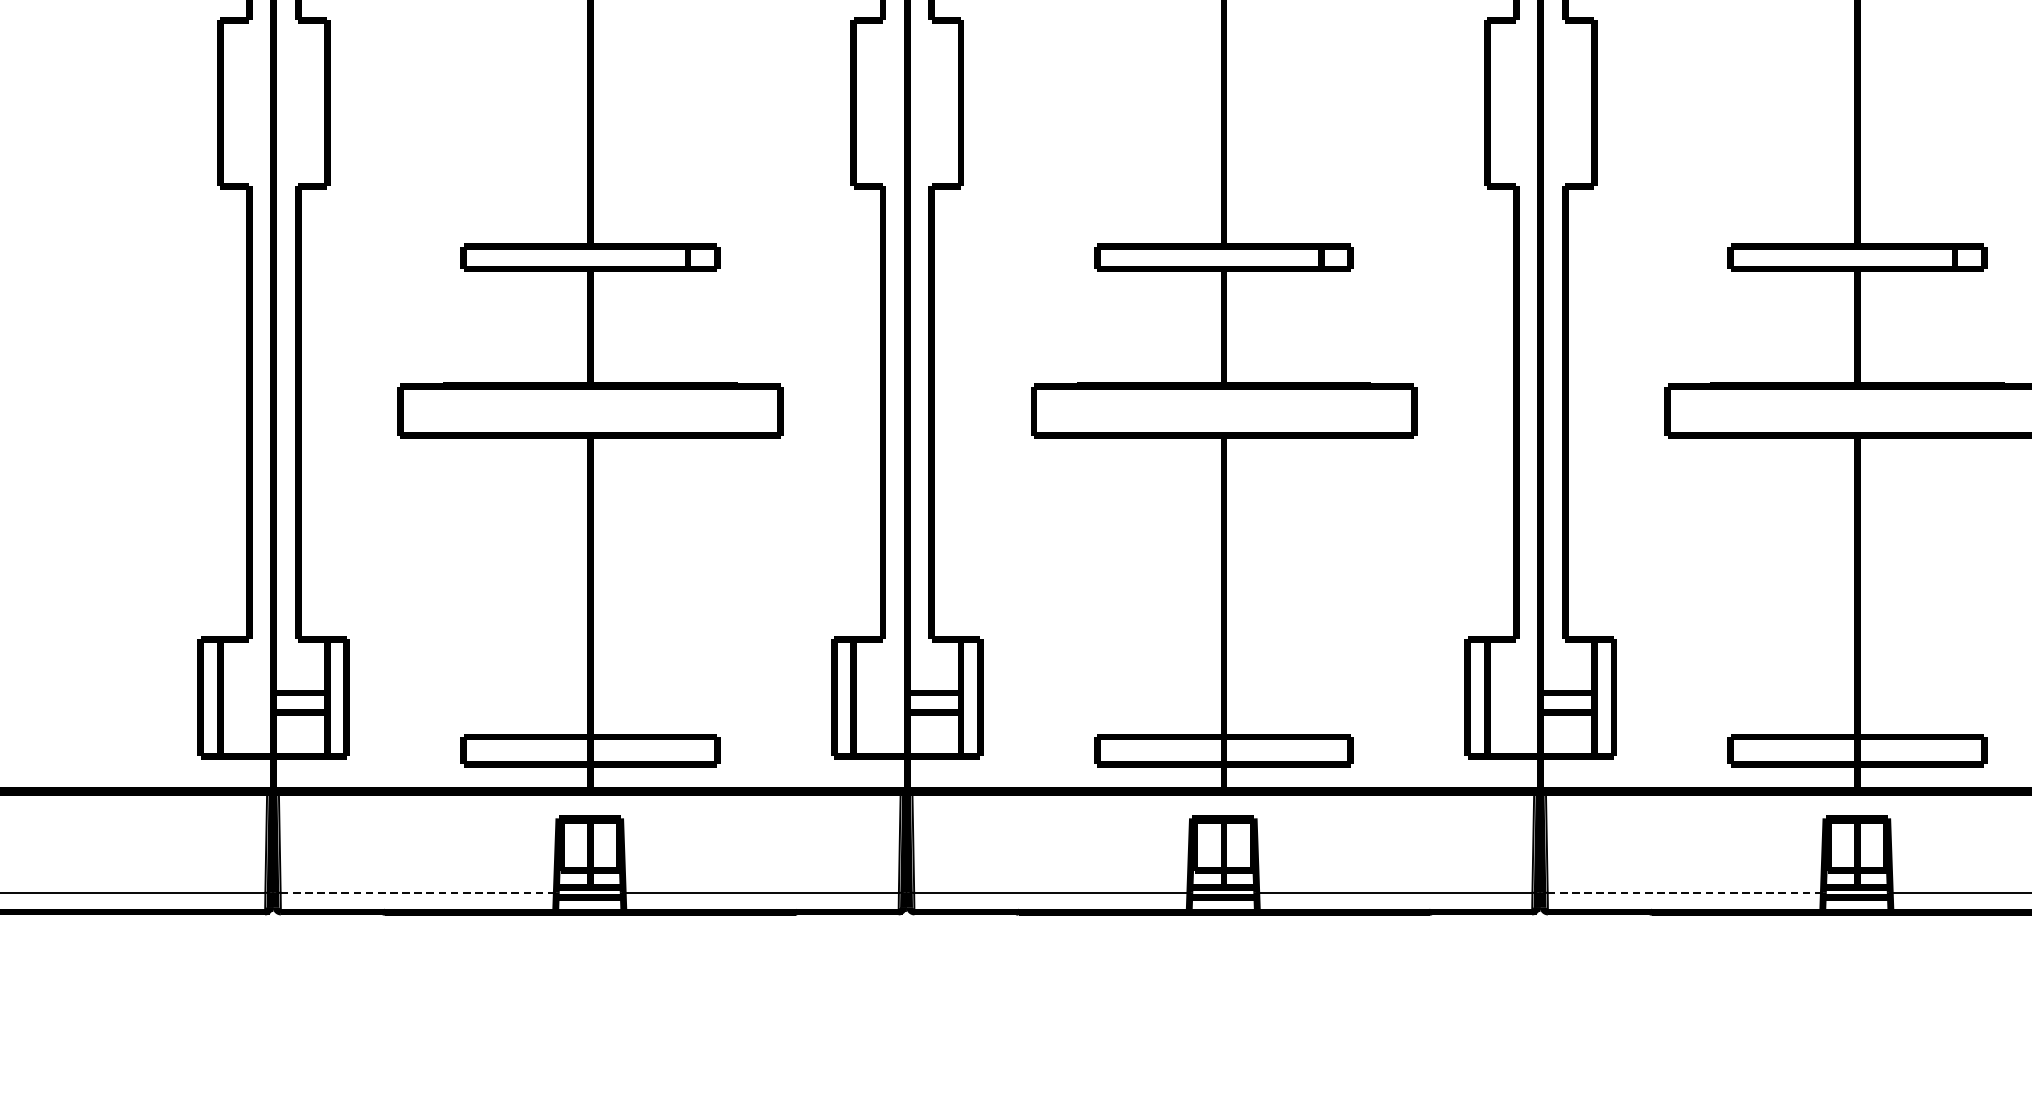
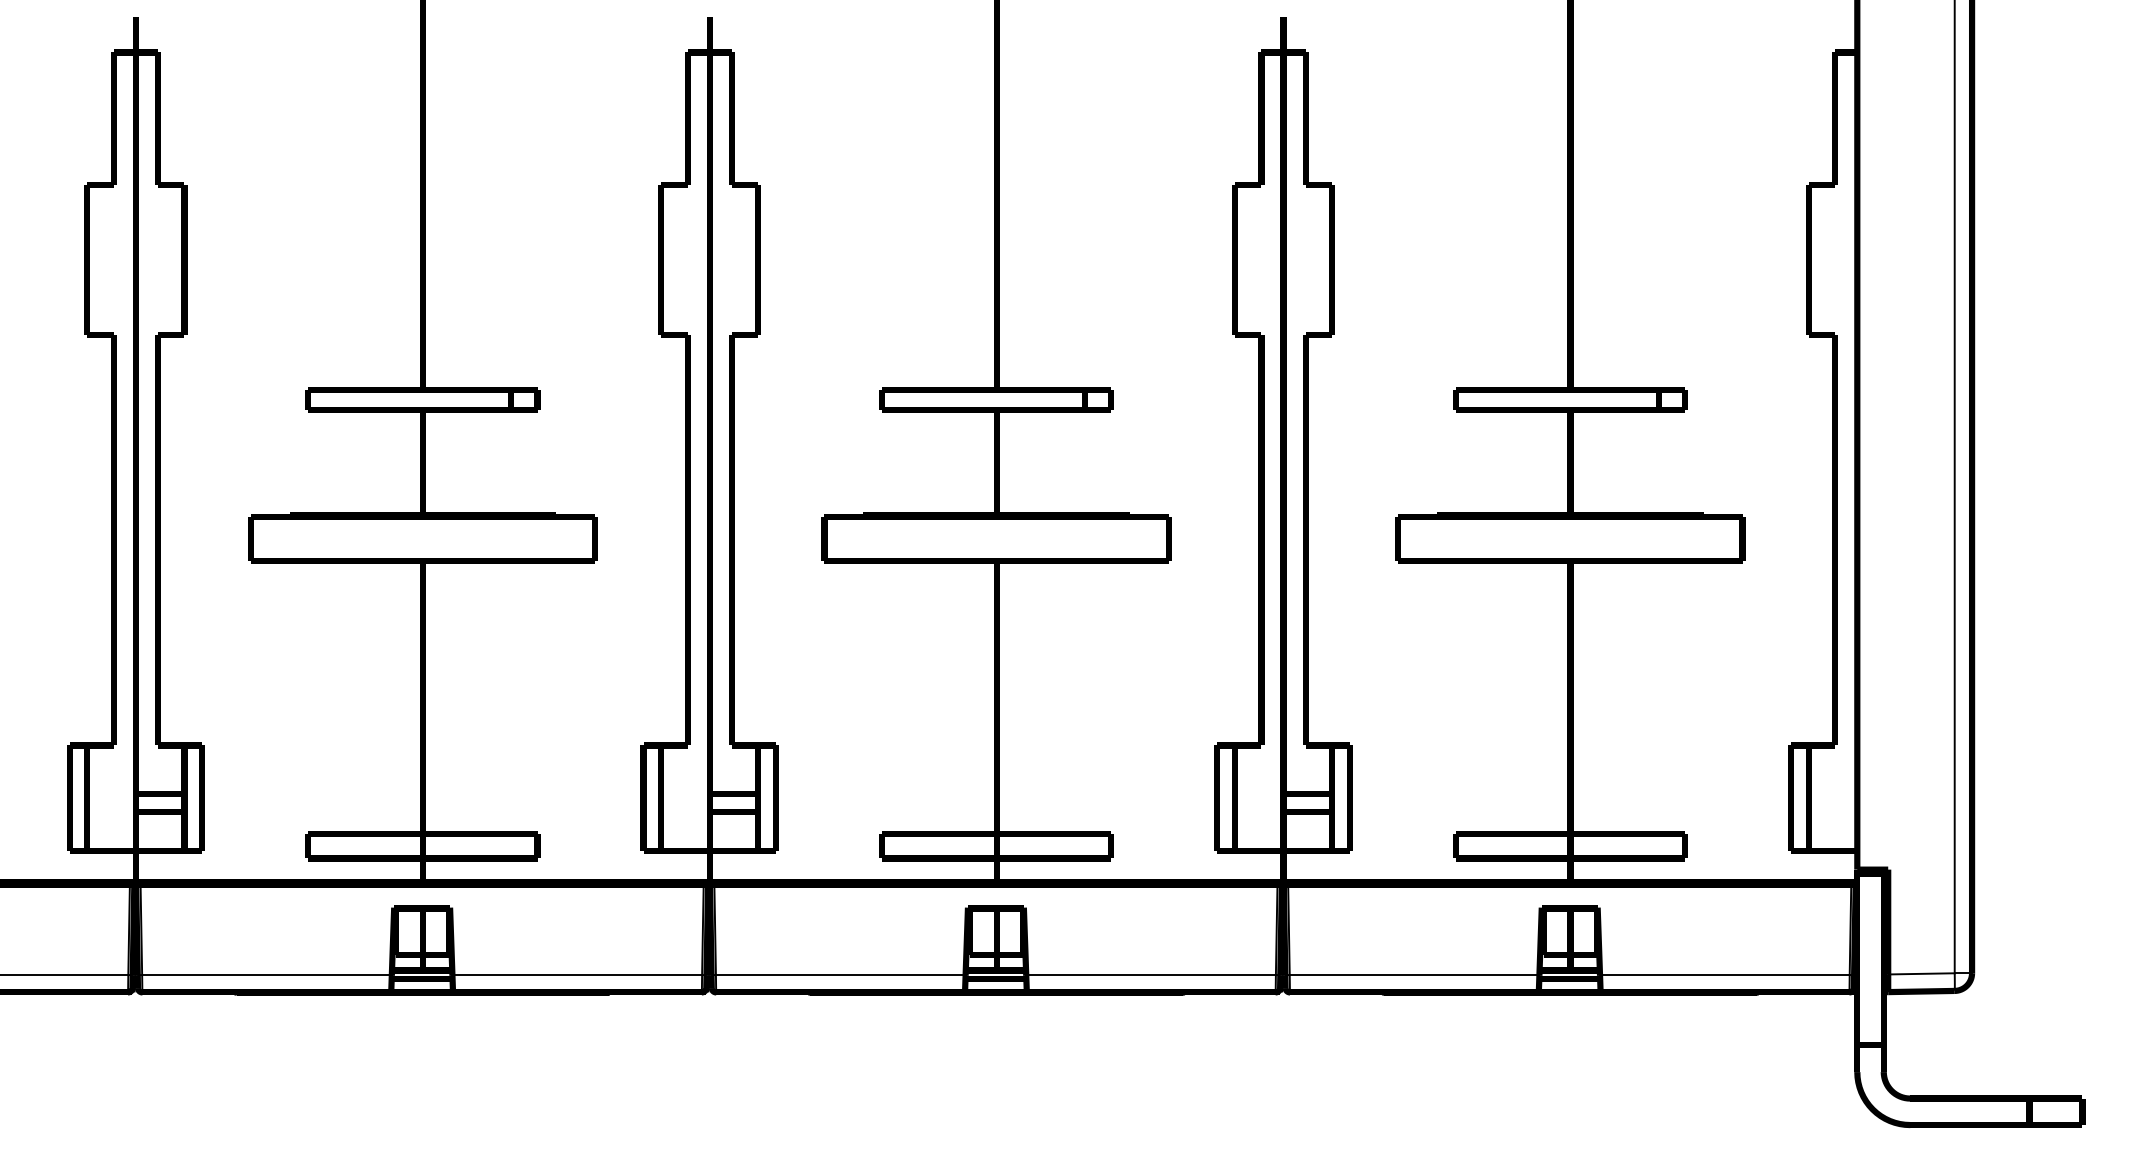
line: (419, 893) -> (267, 975), dashed -> solid
line: (1685, 893) -> (1414, 975), dashed -> solid

